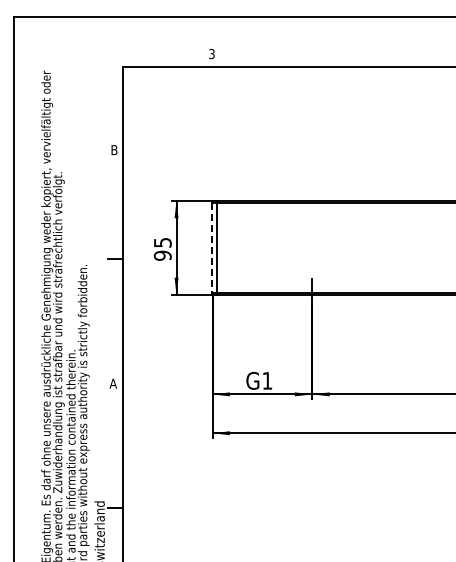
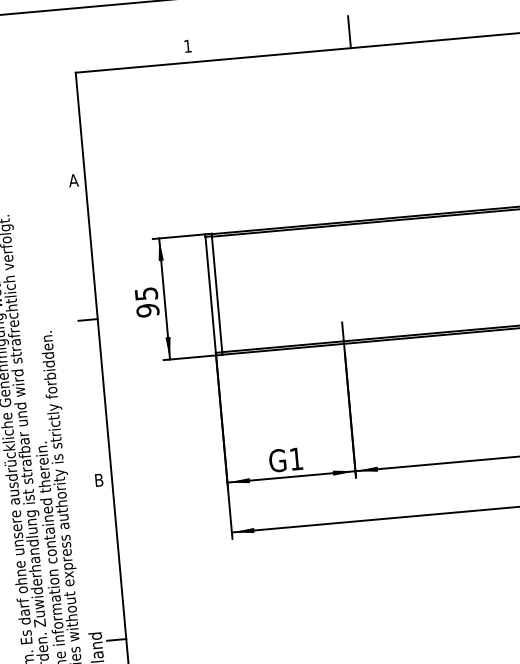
text: (211, 53) -> (187, 45), 3 -> 1
line: (338, 53) -> (350, 31), added
text: (113, 150) -> (72, 181), B -> A
line: (212, 248) -> (210, 295), dashed -> solid
text: (112, 383) -> (97, 480), A -> B

